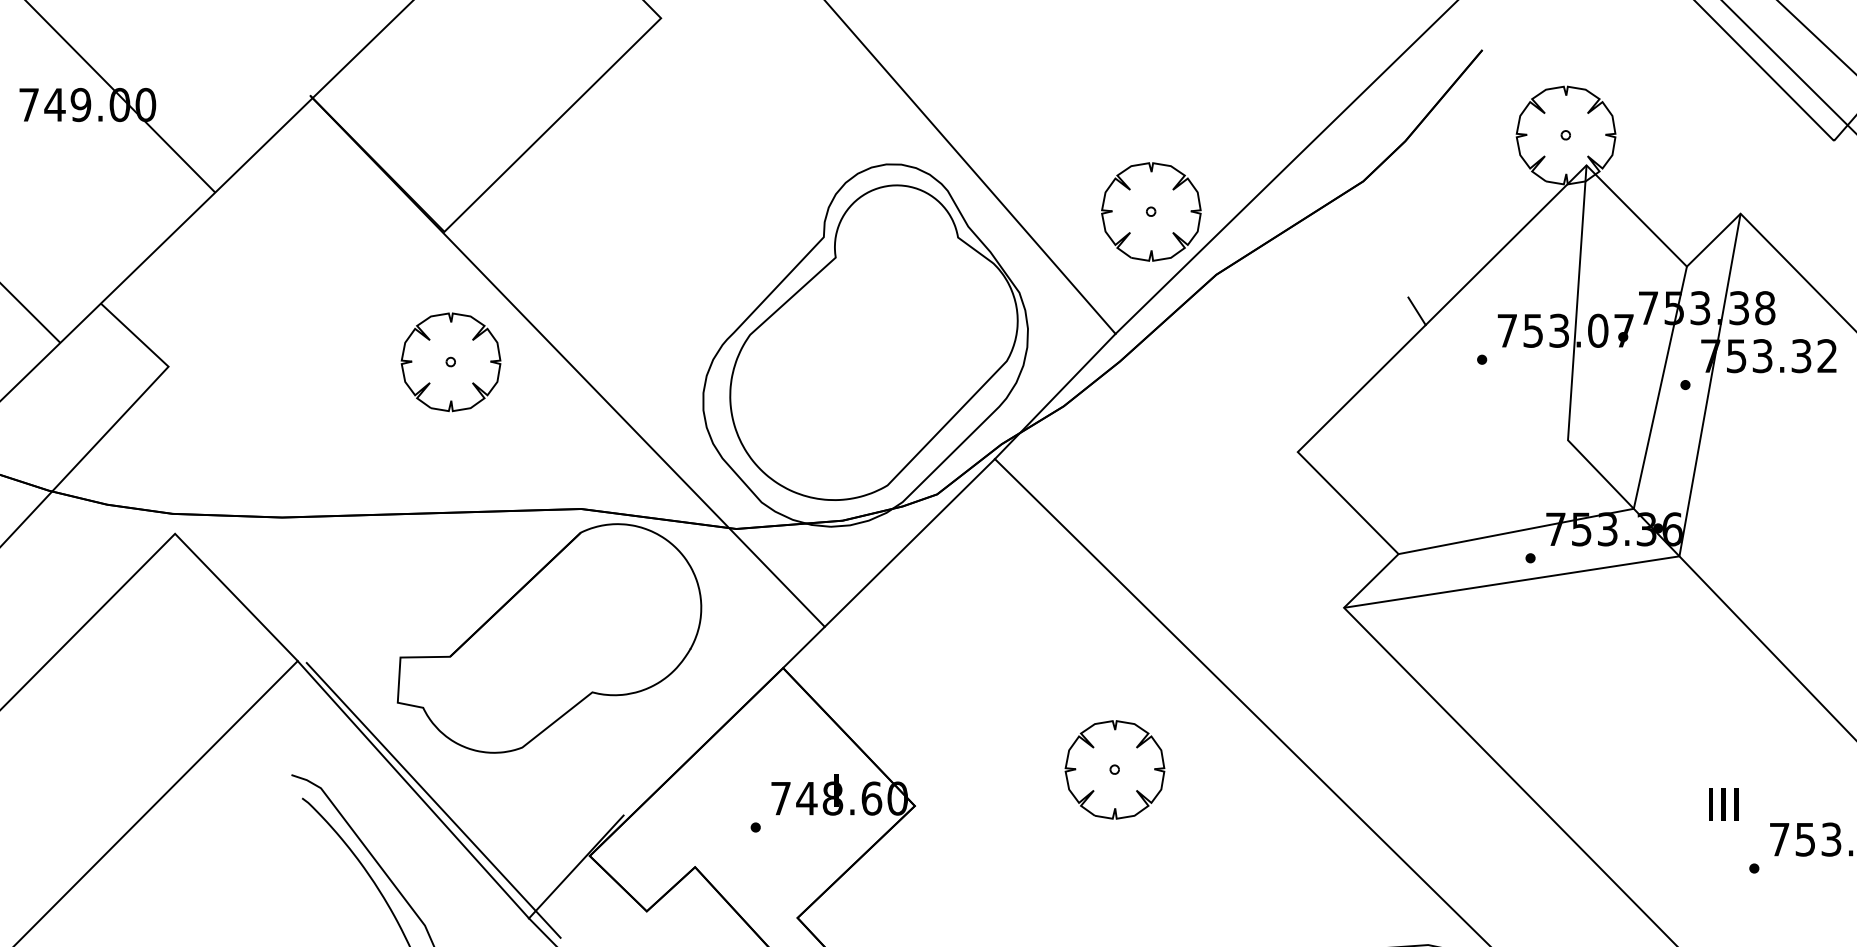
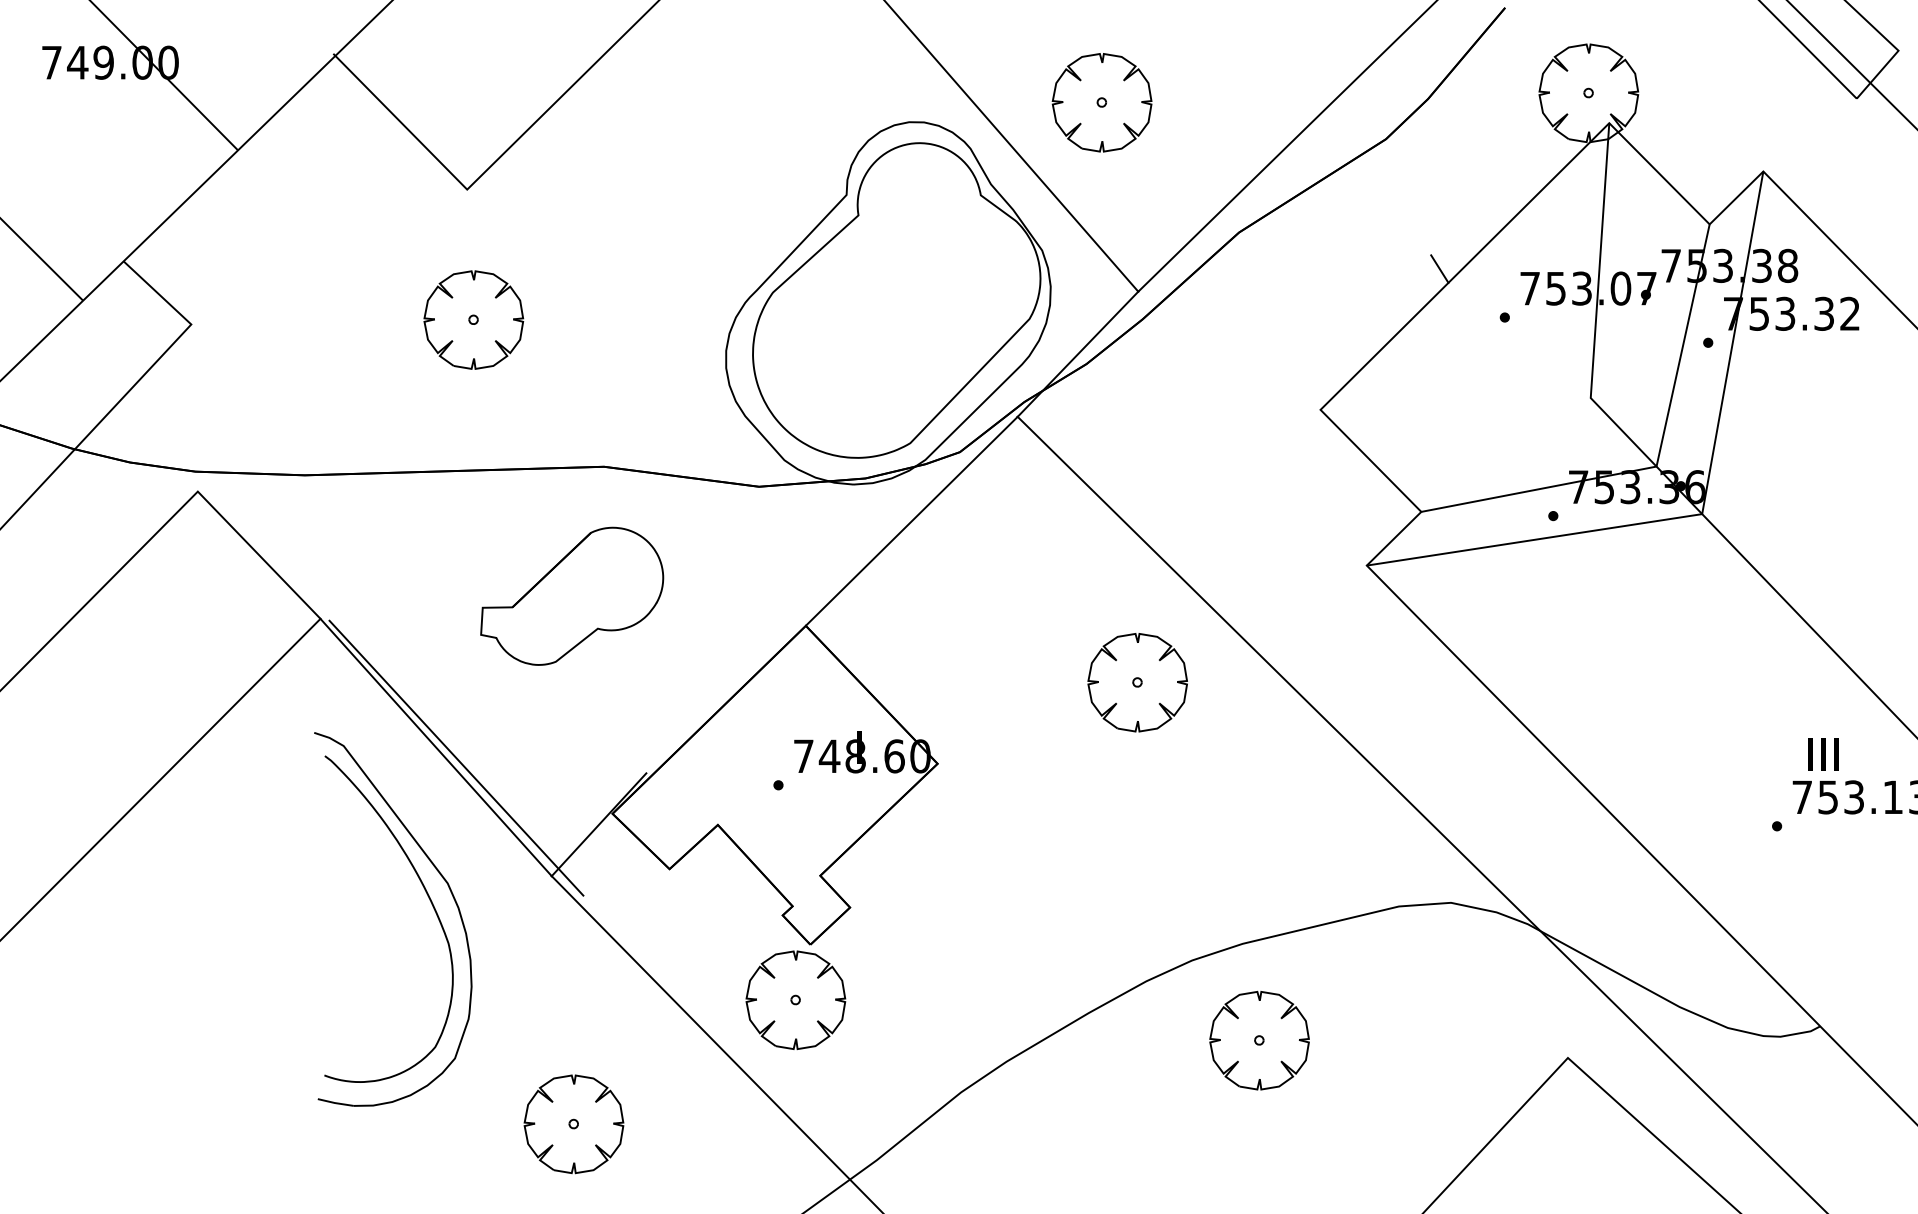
part: (1150, 211) -> (1101, 102), moved
line: (567, 360) -> (590, 318), removed
part: (548, 638) -> (571, 596), size x0.6
part: (1114, 769) -> (1137, 682), moved
text: (1723, 804) -> (1823, 754), moved

